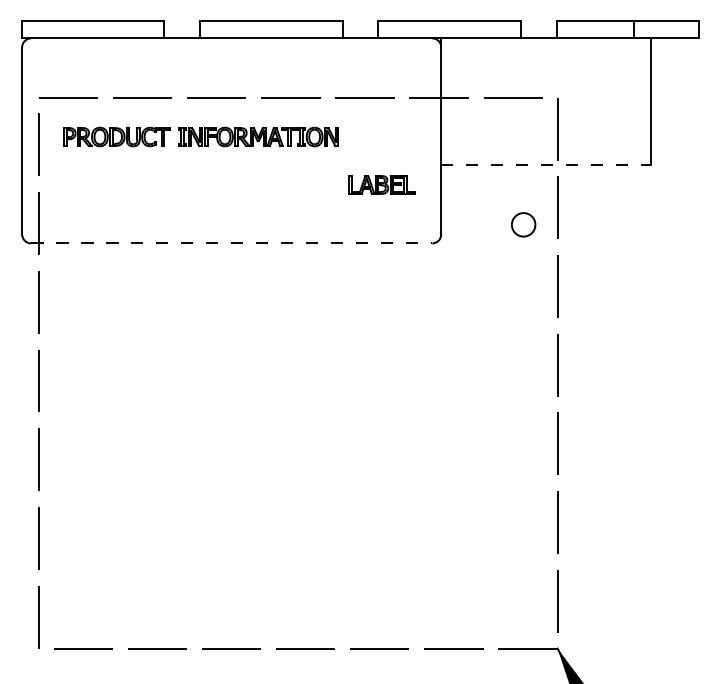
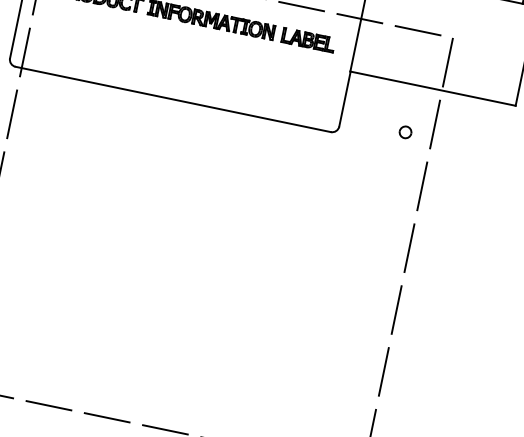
line: (546, 164) -> (433, 88), dashed -> solid
part: (381, 184) -> (308, 39), moved
part: (523, 224) -> (405, 132), size x0.62
line: (231, 243) -> (173, 99), dashed -> solid

